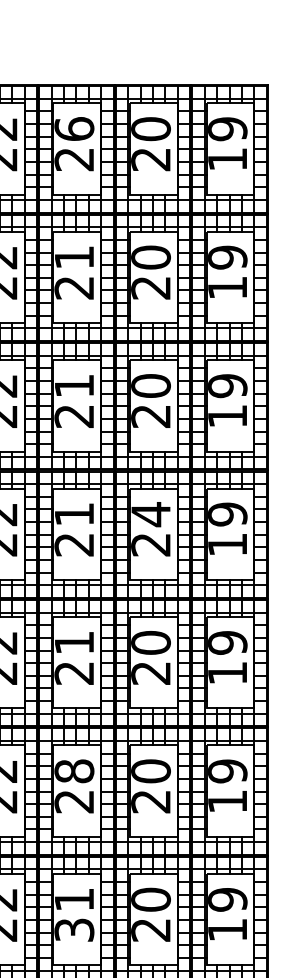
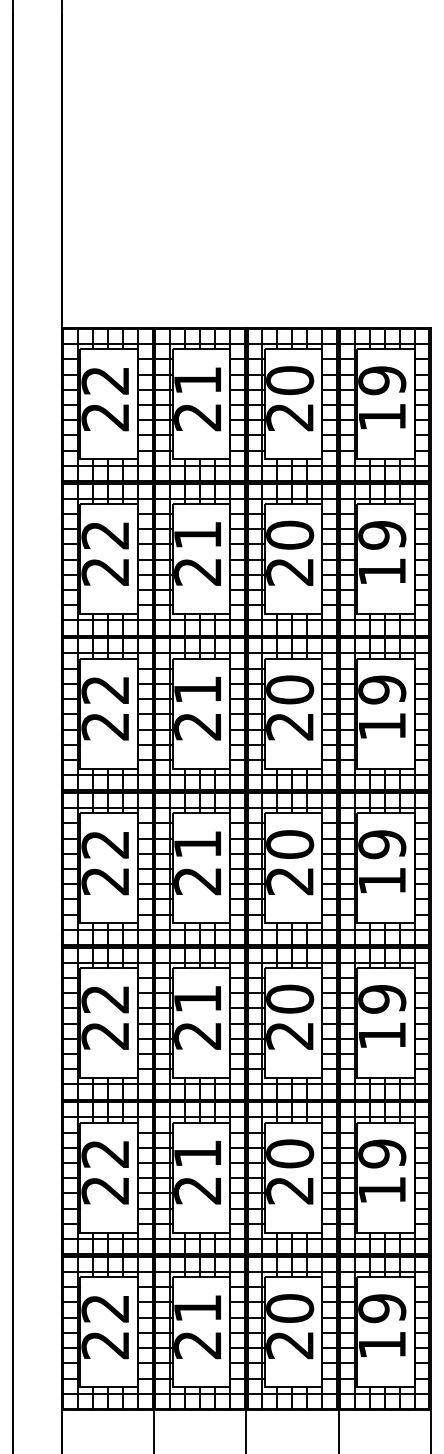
text: (74, 129) -> (197, 380), 26 -> 21
text: (151, 514) -> (290, 844), 24 -> 20
text: (74, 771) -> (197, 1153), 28 -> 21
text: (74, 930) -> (197, 1345), 31 -> 21

